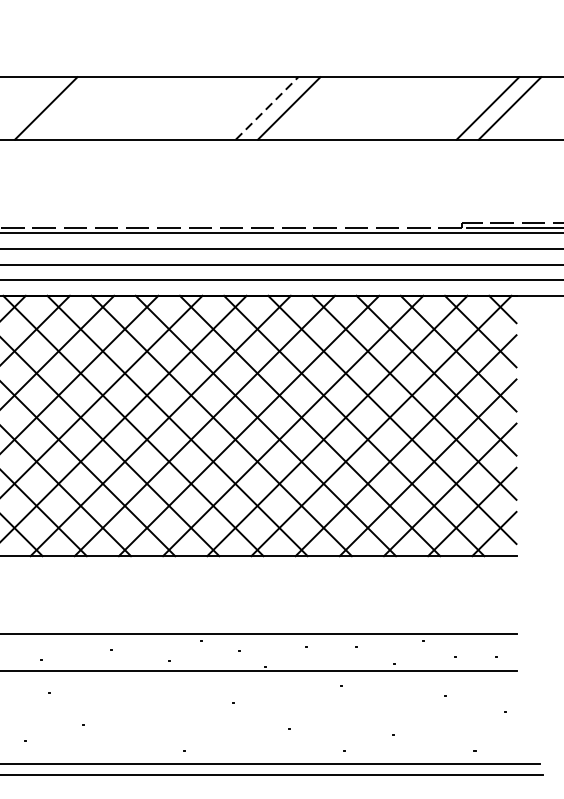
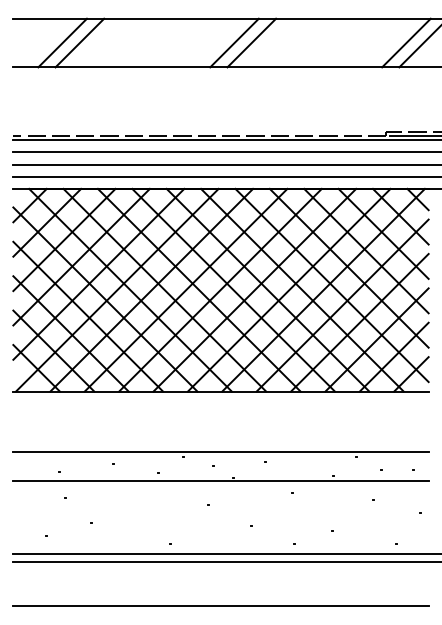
line: (67, 107) -> (79, 42), added
line: (267, 107) -> (234, 42), dashed -> solid

